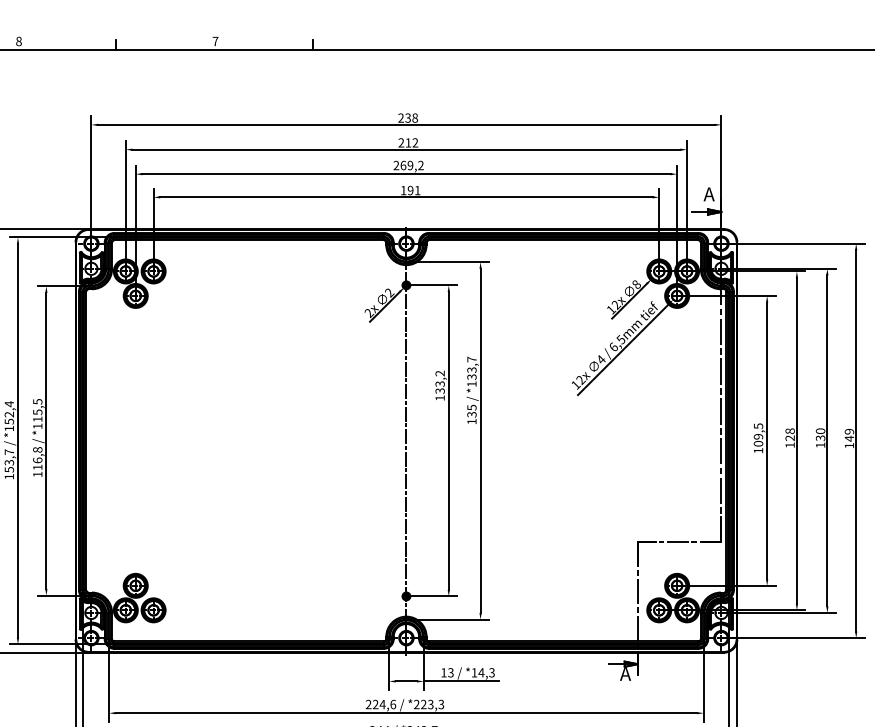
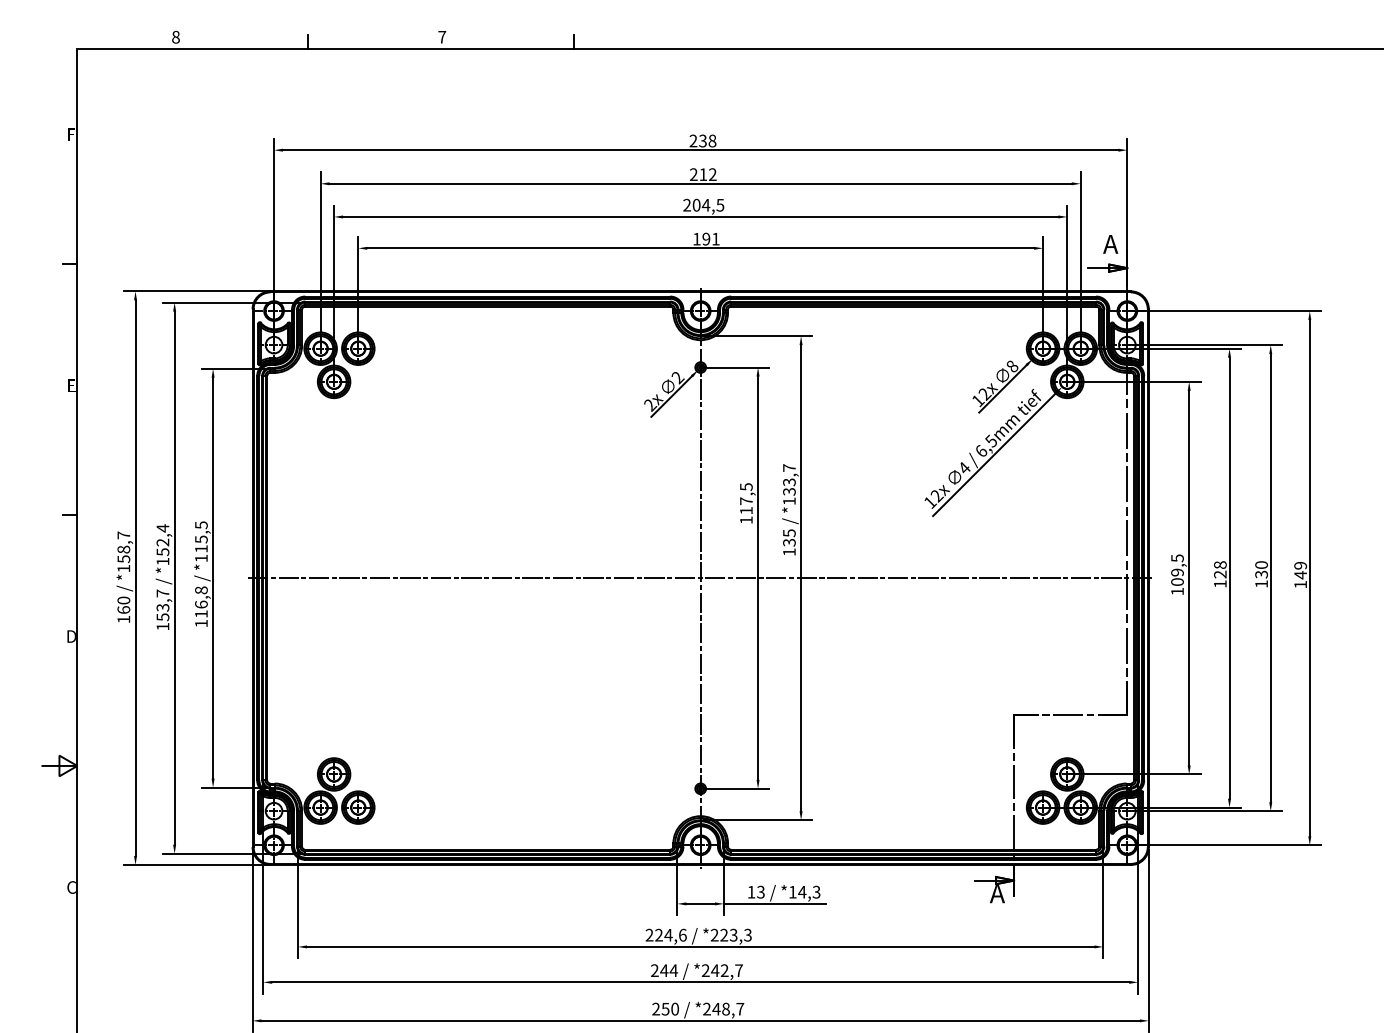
text: (412, 164) -> (708, 204), 269,2 -> 204,5
text: (440, 382) -> (746, 498), 133,2 -> 117,5
line: (406, 441) -> (700, 578), added

